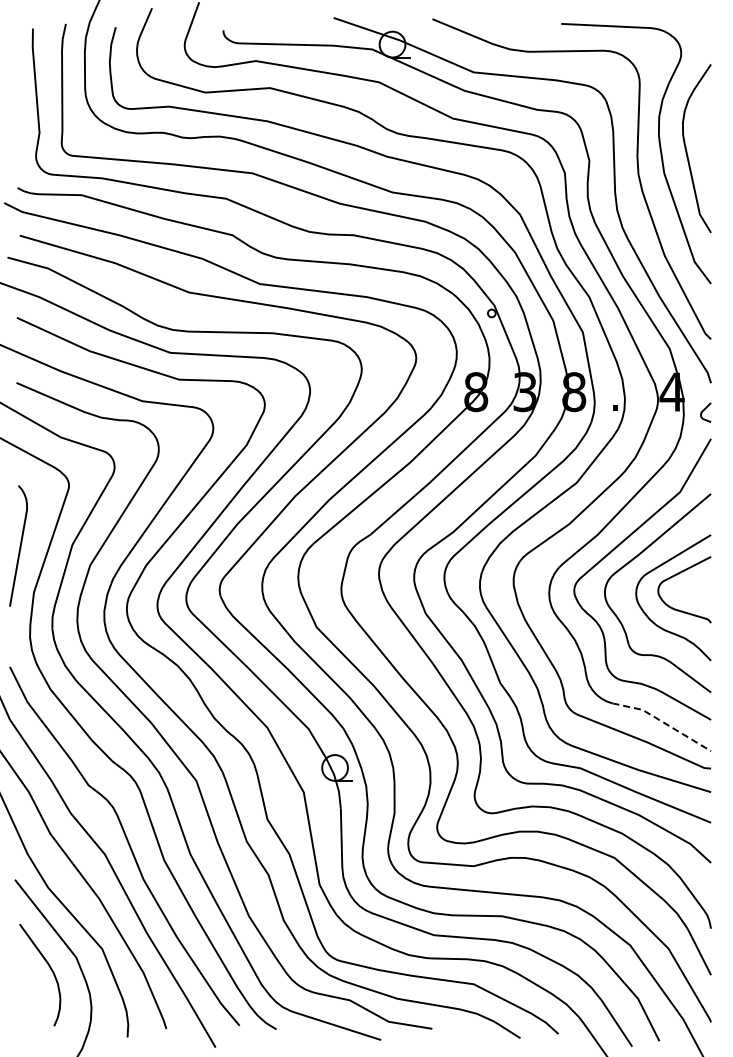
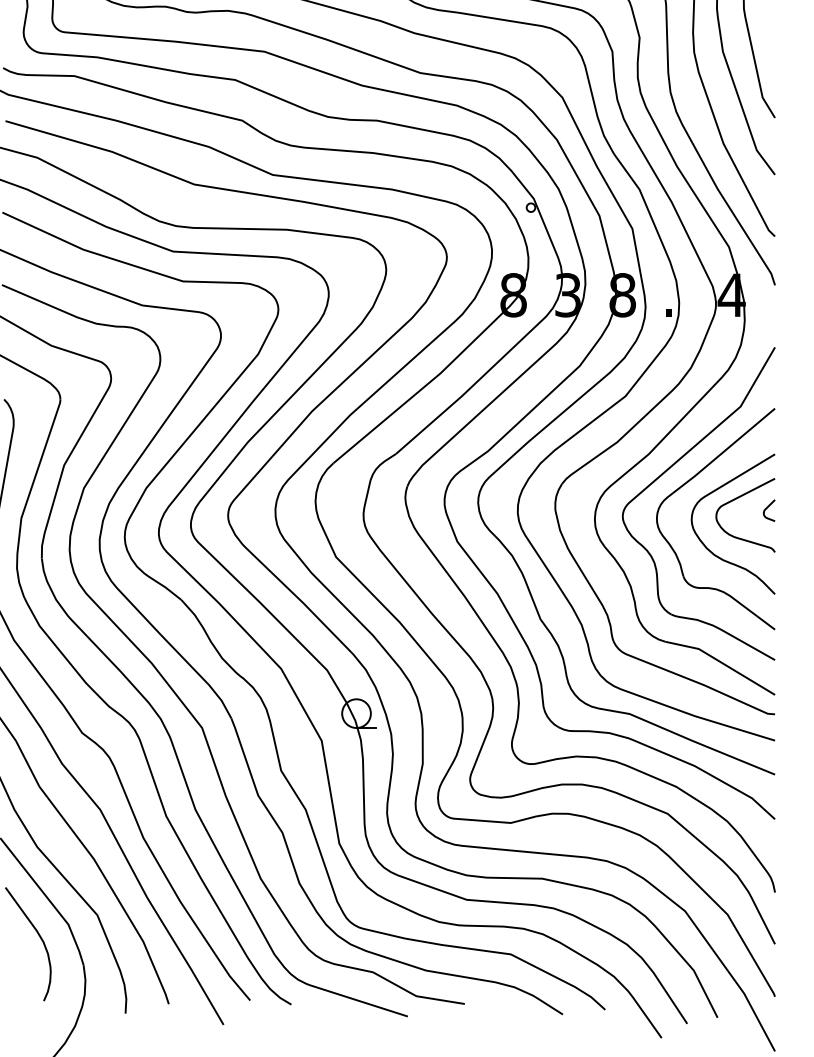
curve: (704, 410) -> (767, 508), moved
line: (663, 722) -> (722, 663), dashed -> solid

